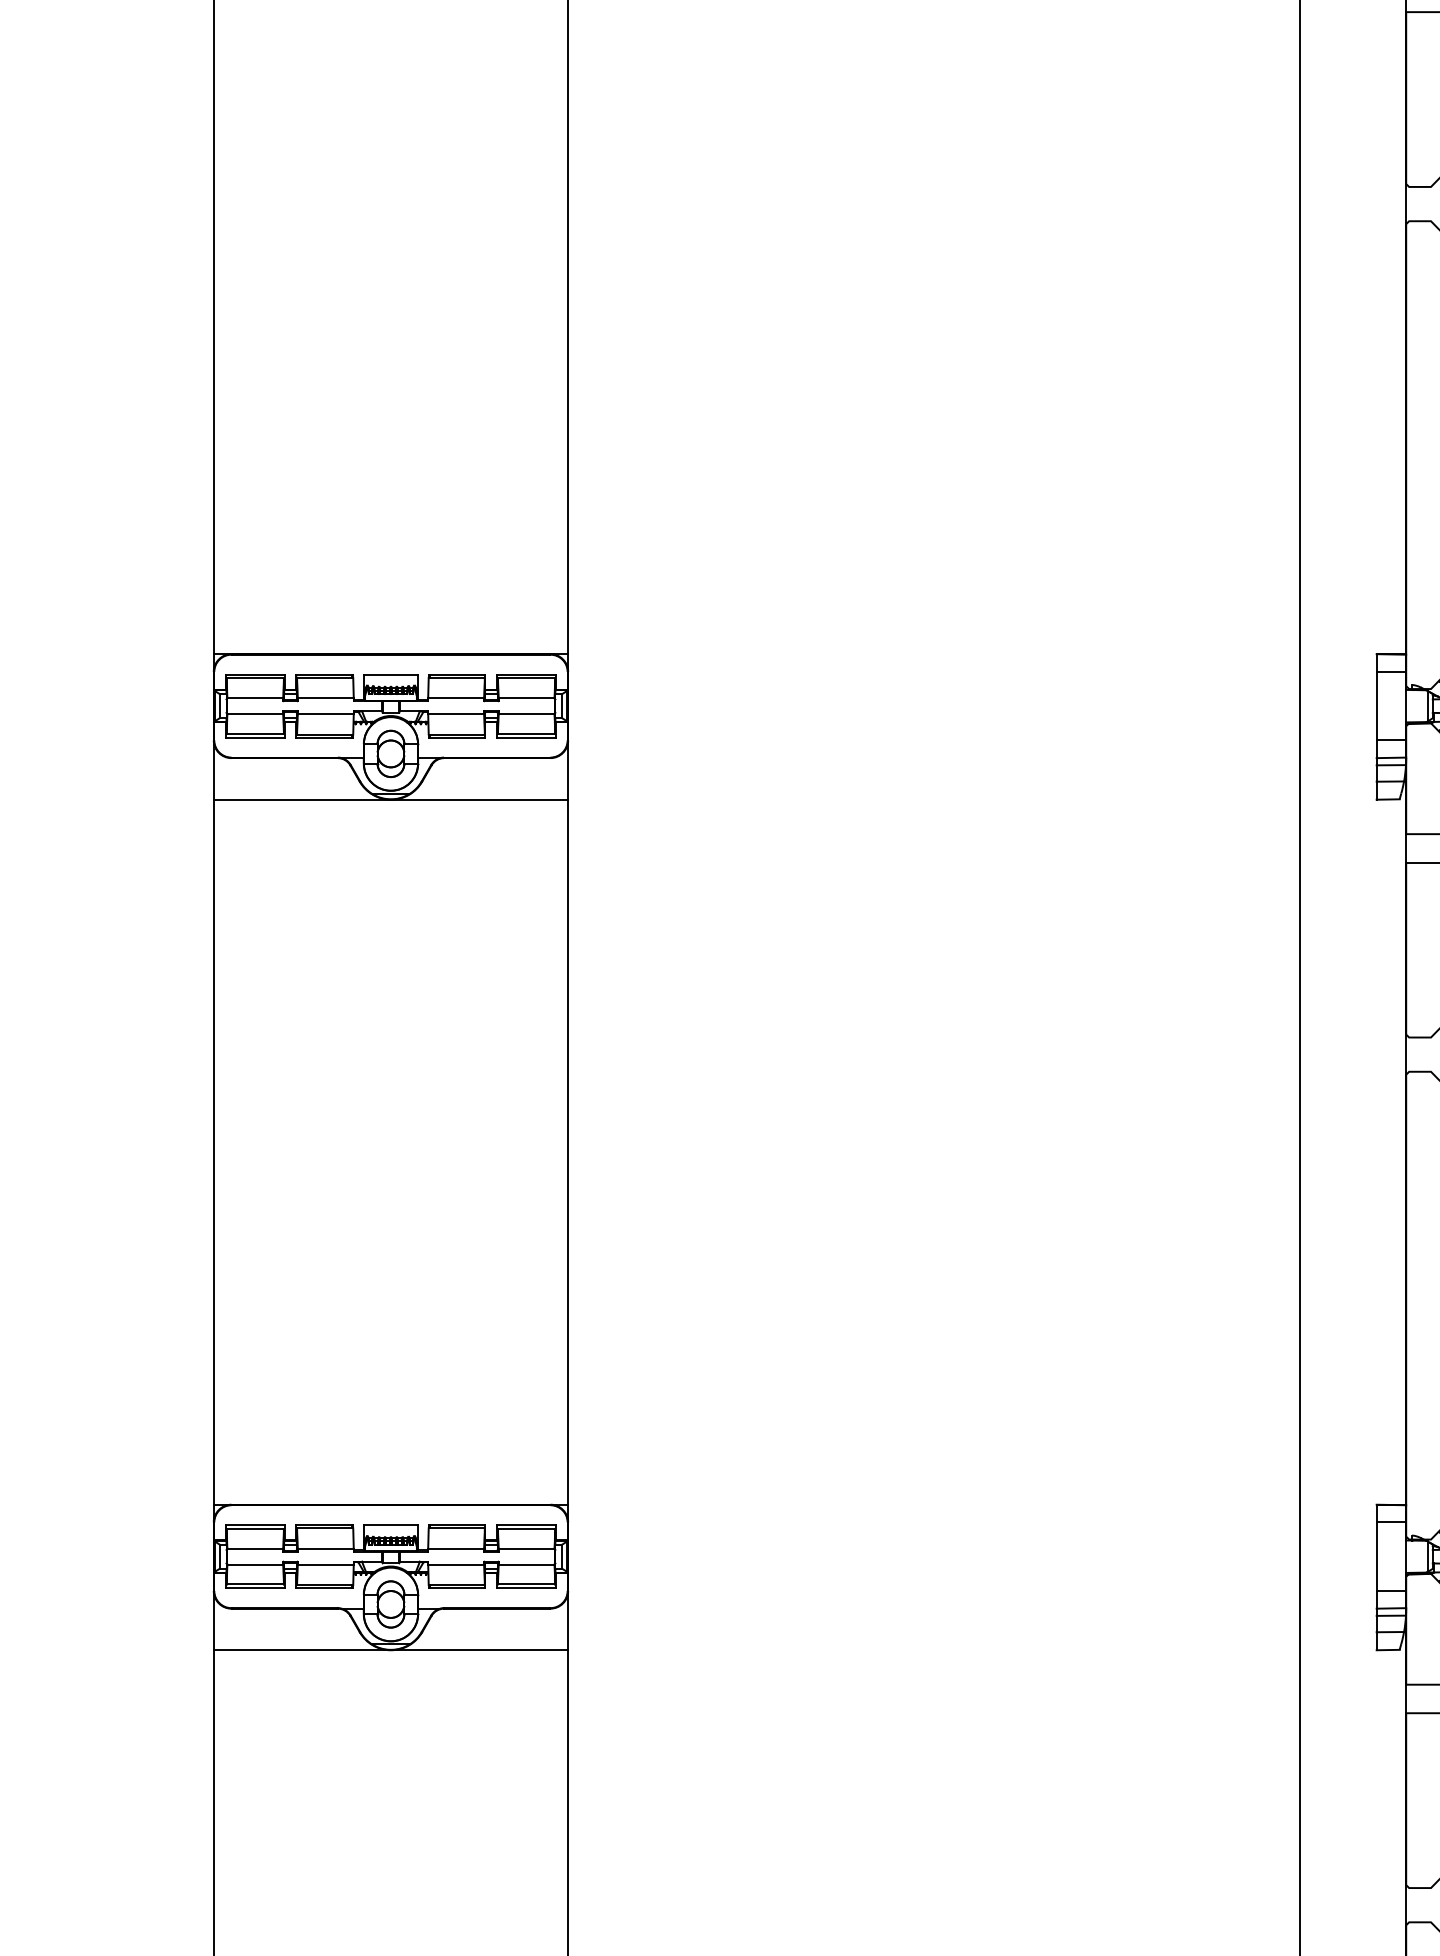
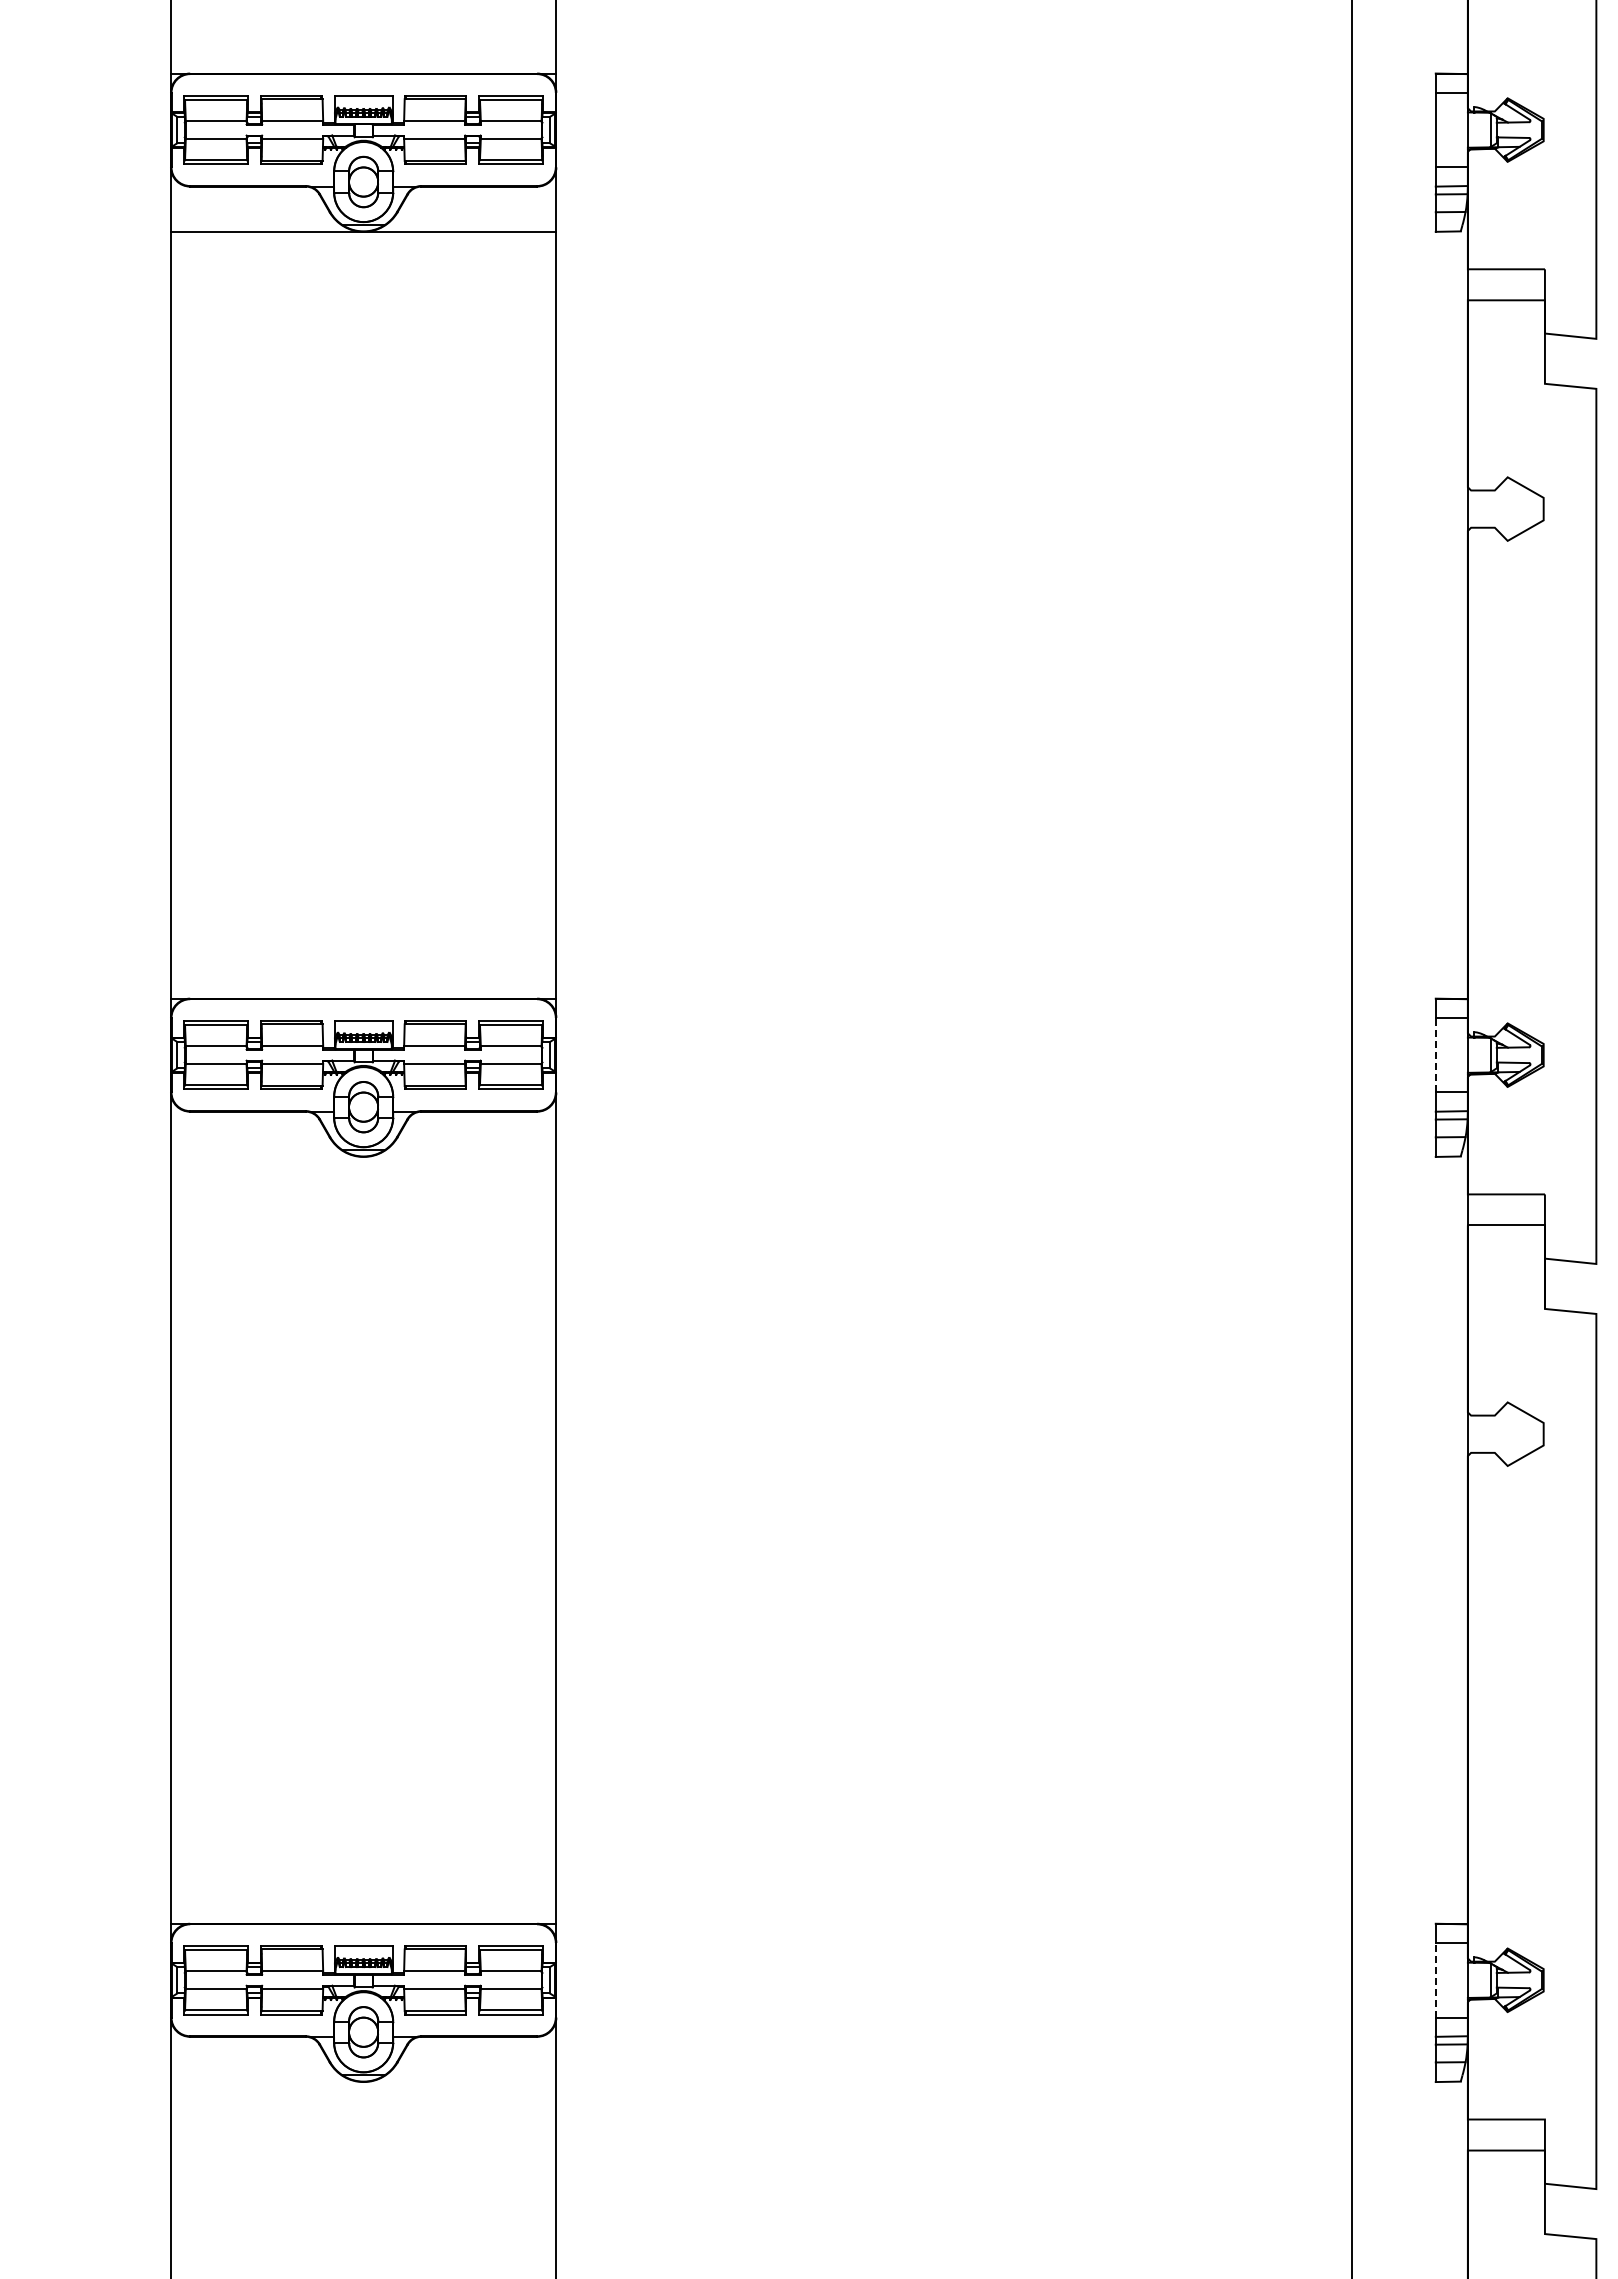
line: (1376, 705) -> (1435, 1054), solid -> dashed
line: (390, 799) -> (363, 1156), removed
line: (1376, 1555) -> (1435, 1979), solid -> dashed
line: (390, 1650) -> (363, 2082), removed

